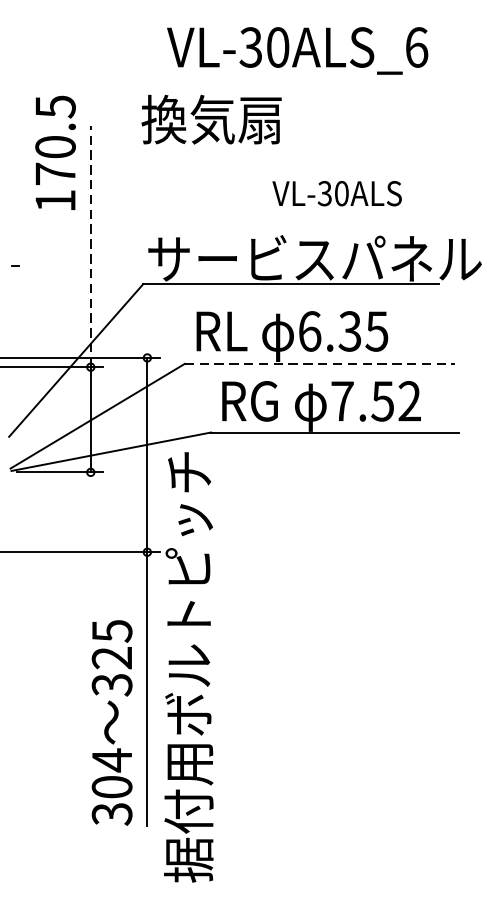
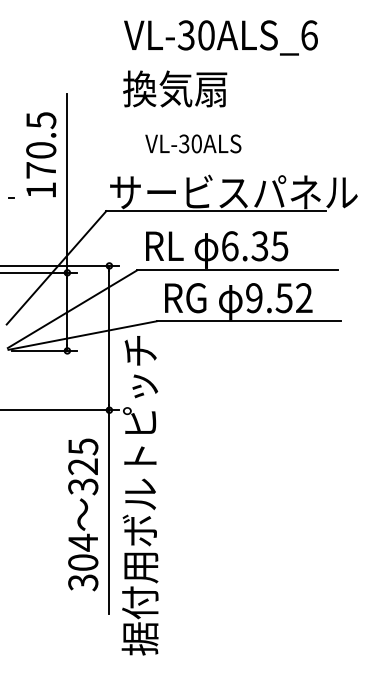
text: (212, 118) -> (175, 88), moved
text: (55, 152) -> (41, 154), moved
text: (337, 193) -> (193, 143), moved
line: (90, 246) -> (67, 183), dashed -> solid
line: (319, 364) -> (237, 270), dashed -> solid
text: (342, 401) -> (254, 298), 7.52 -> 9.52
text: (112, 722) -> (83, 514), moved

